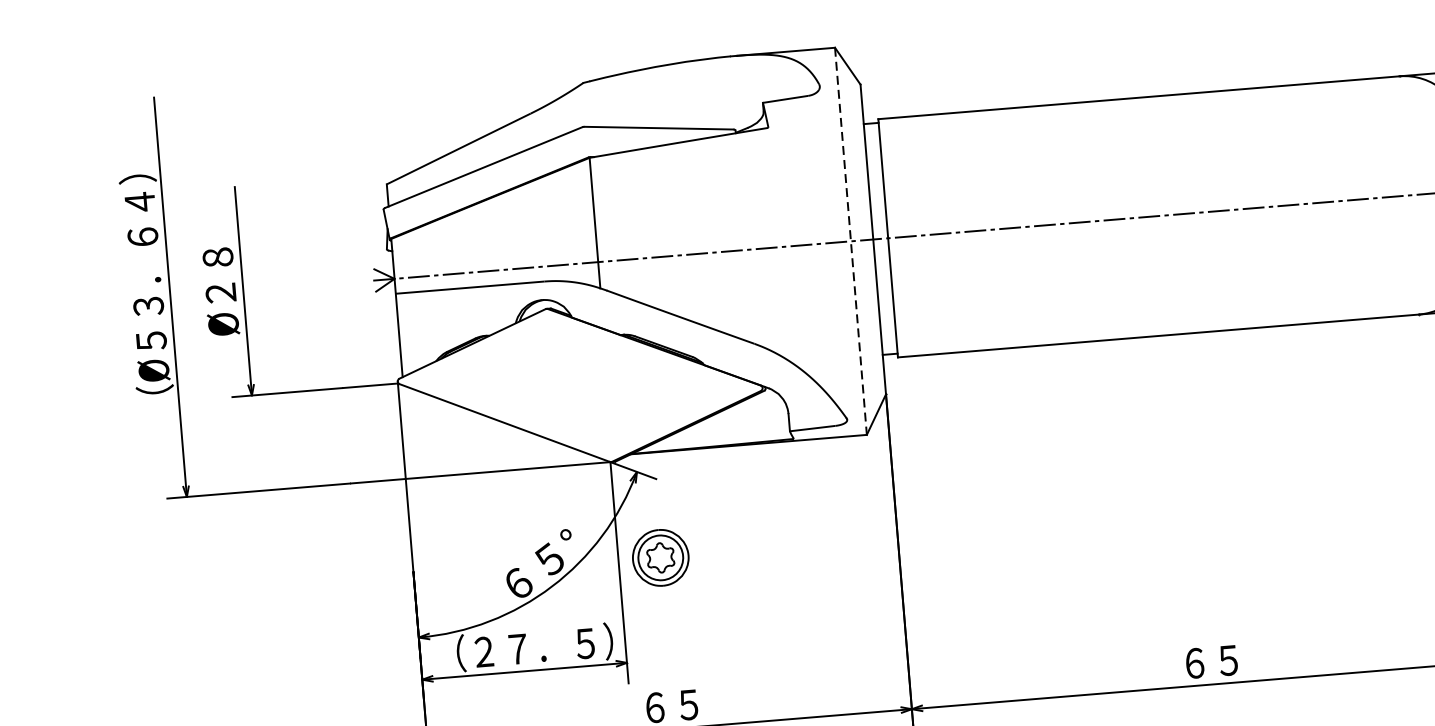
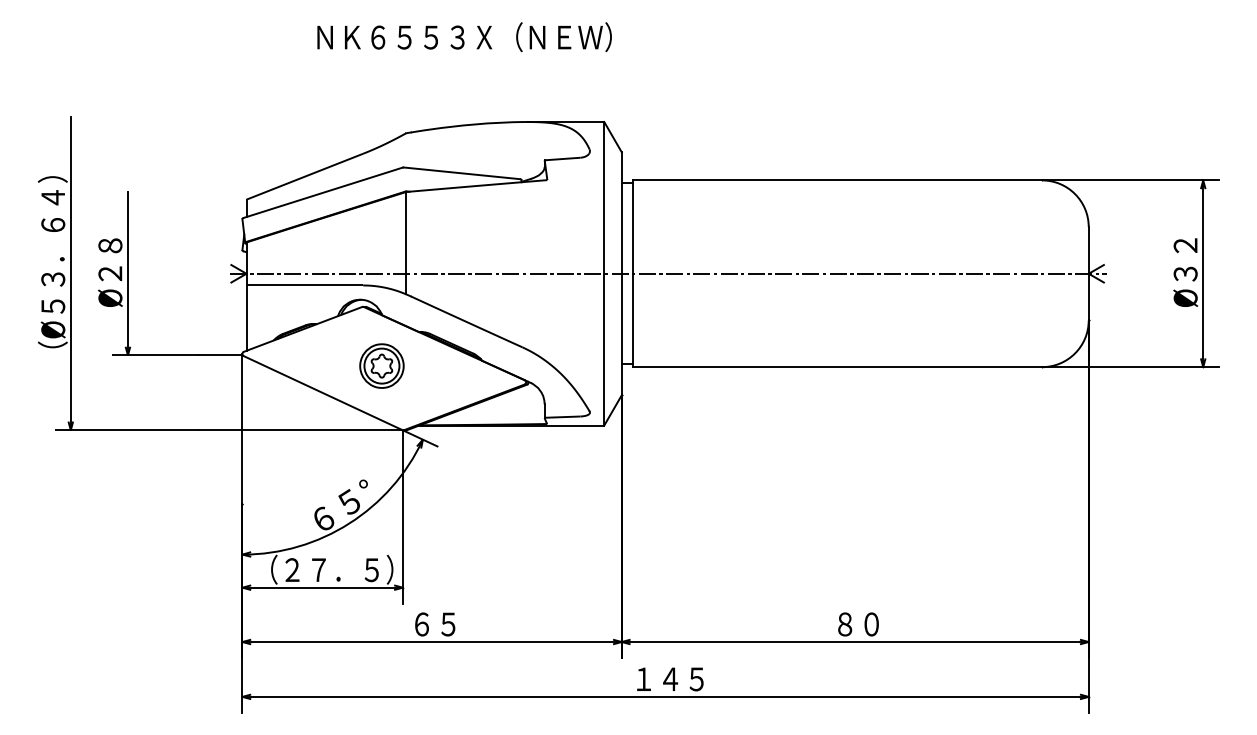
line: (851, 240) -> (604, 273), dashed -> solid
part: (660, 557) -> (381, 365), moved
text: (1211, 662) -> (858, 624), ６５ -> ８０

